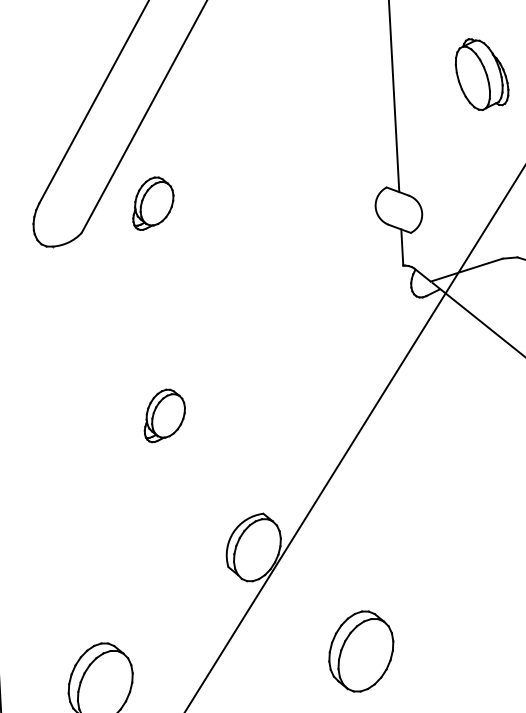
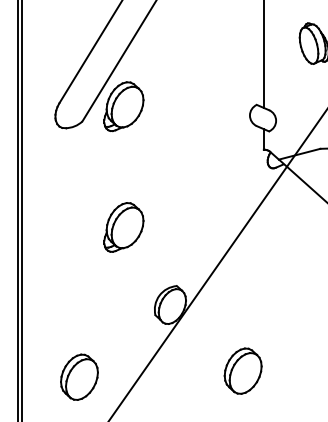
part: (152, 202) -> (123, 106), size x1.67
part: (163, 415) -> (123, 227), size x1.67
part: (360, 650) -> (242, 370), moved

